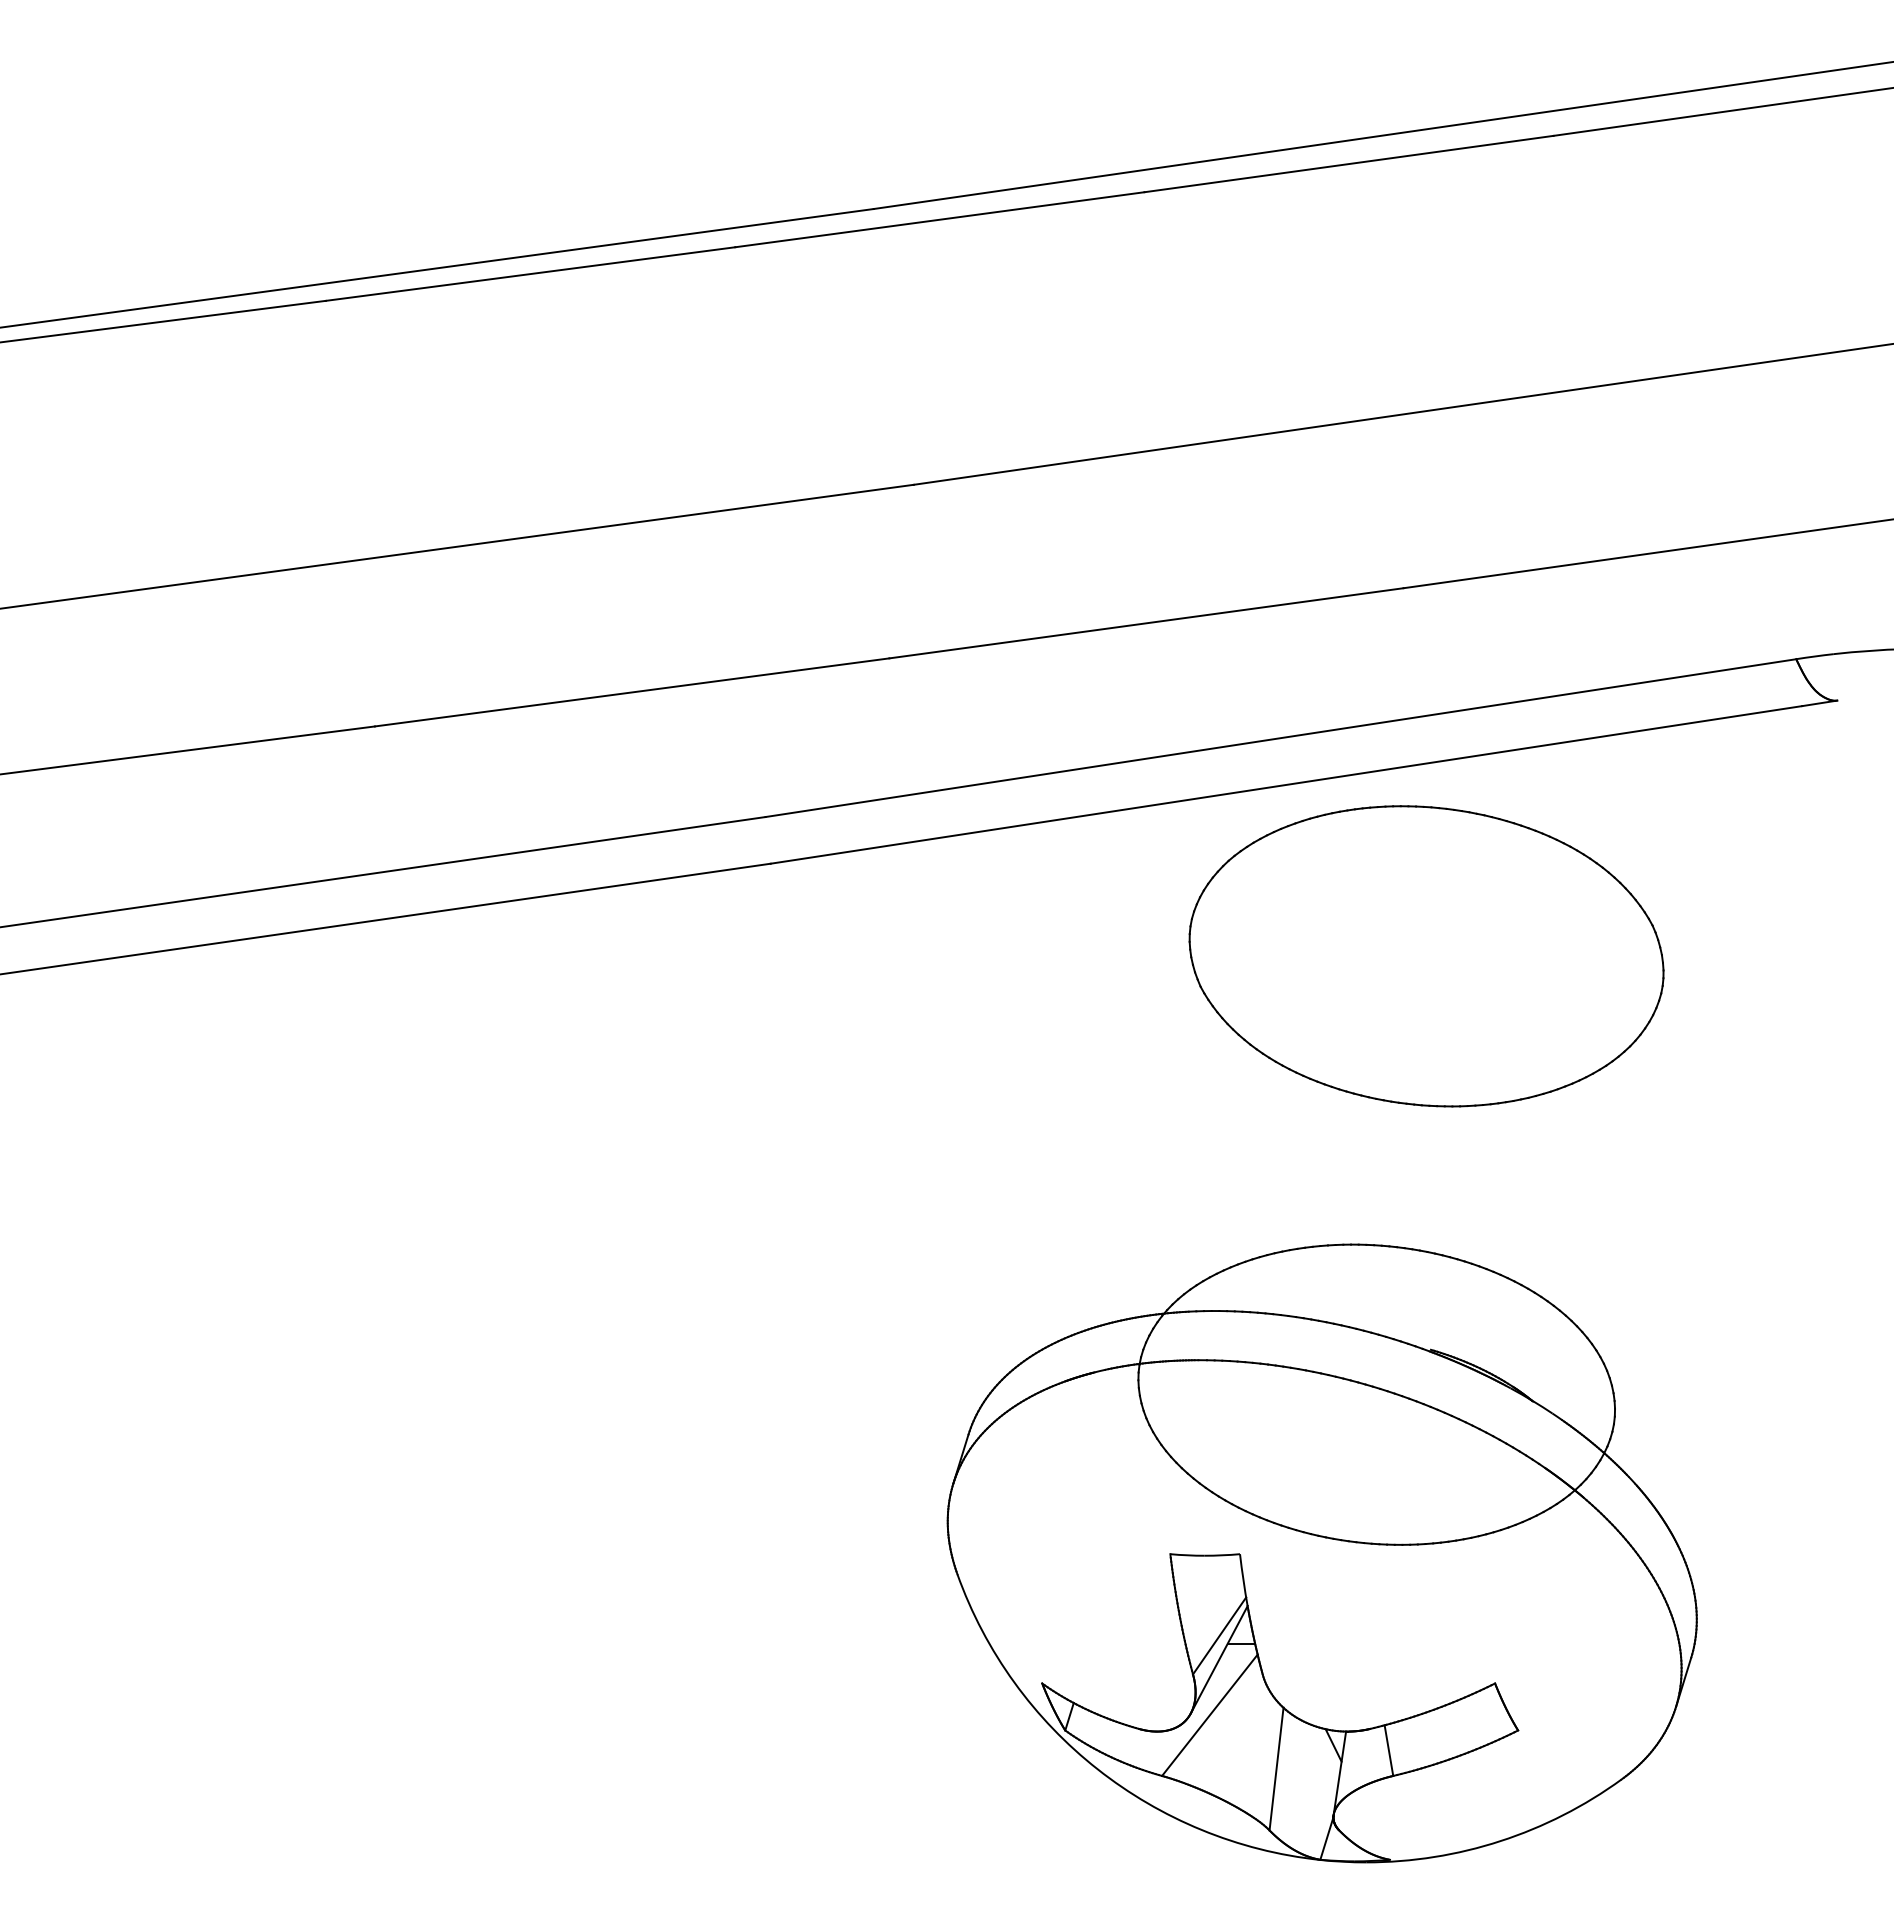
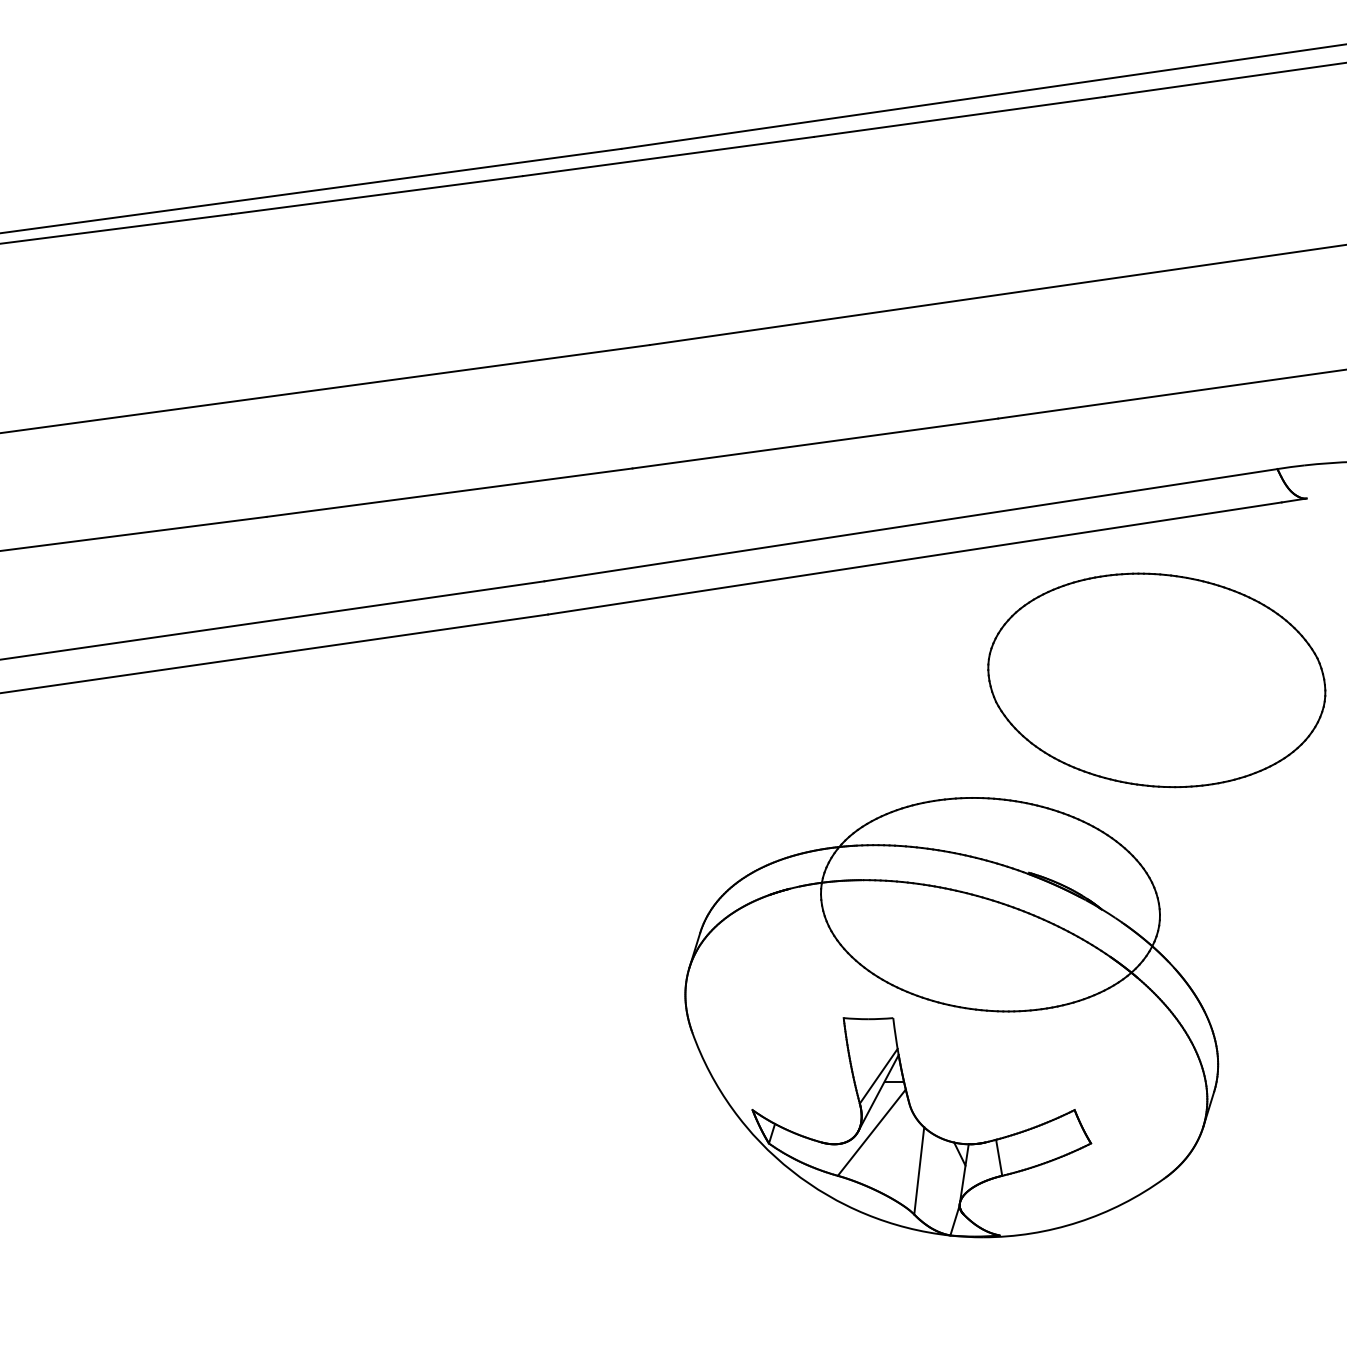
part: (1426, 956) -> (1156, 680), moved
part: (1321, 1553) -> (951, 1017), moved

